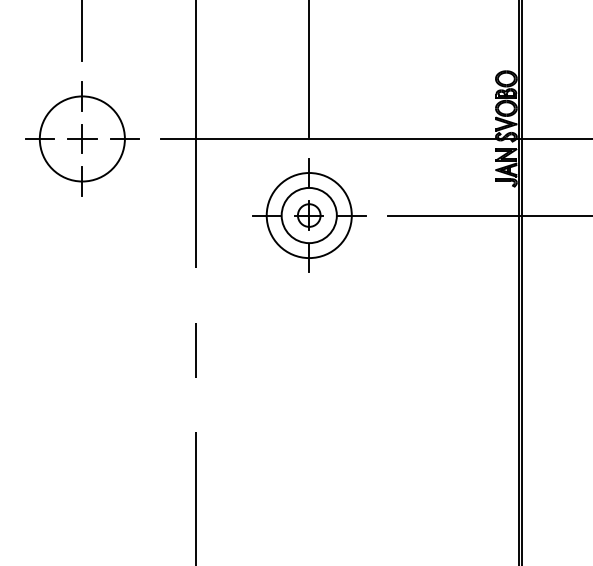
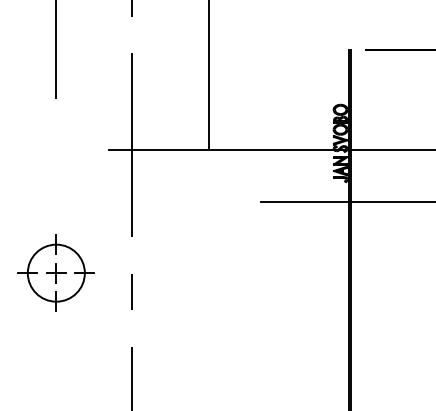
part: (81, 137) -> (55, 272), moved
part: (309, 215) -> (208, 201), removed

